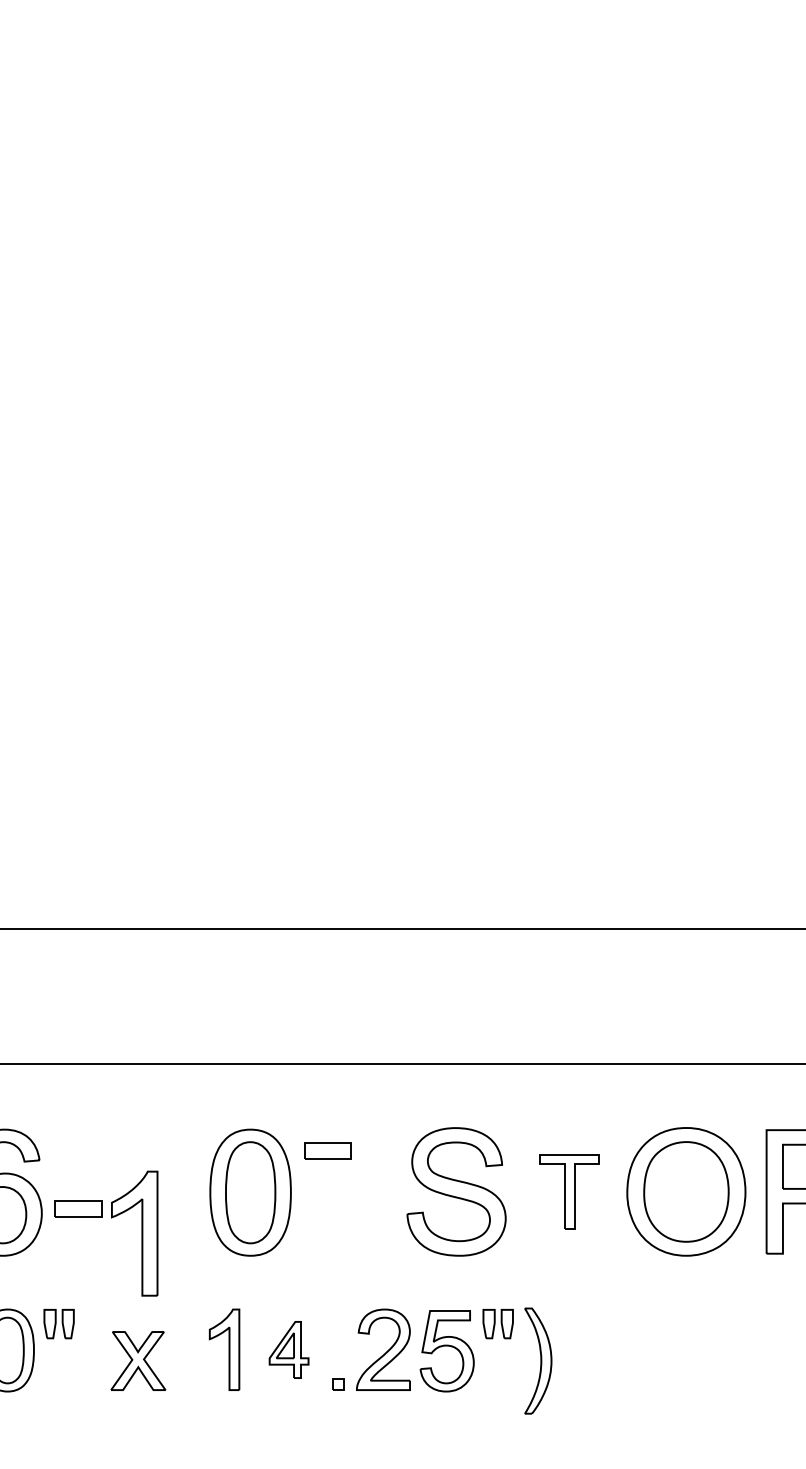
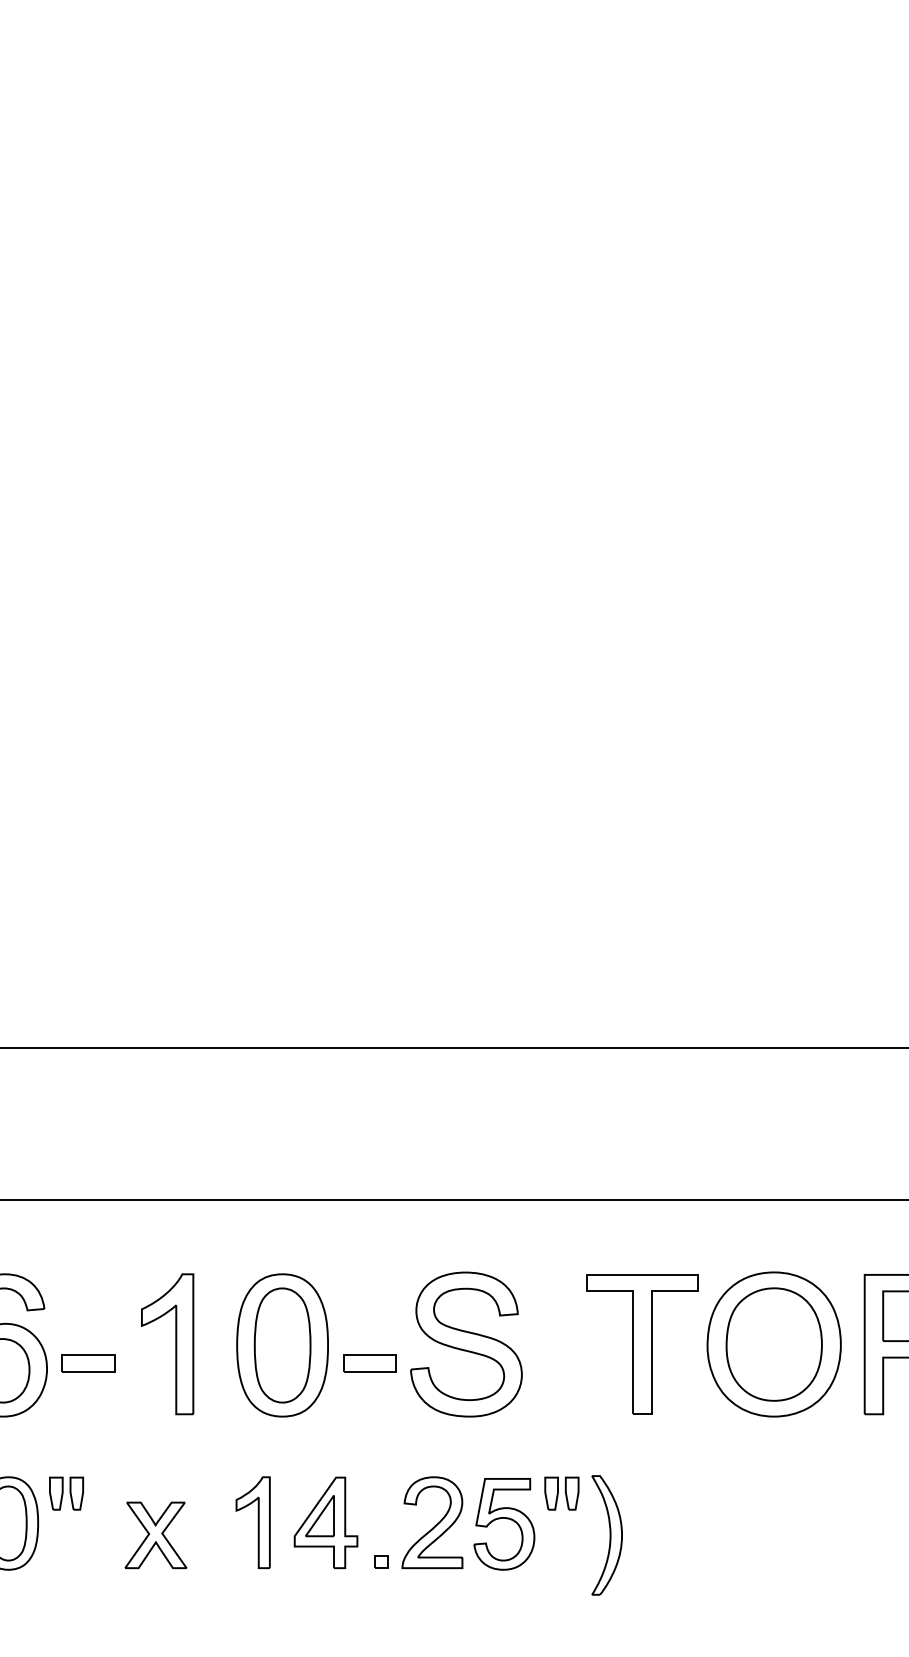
part: (327, 1150) -> (369, 1363), moved
part: (456, 1191) -> (466, 1344), moved
part: (569, 1191) -> (642, 1344), size x1.67
part: (141, 1233) -> (175, 1344), moved
part: (288, 1349) -> (325, 1522), size x1.43

